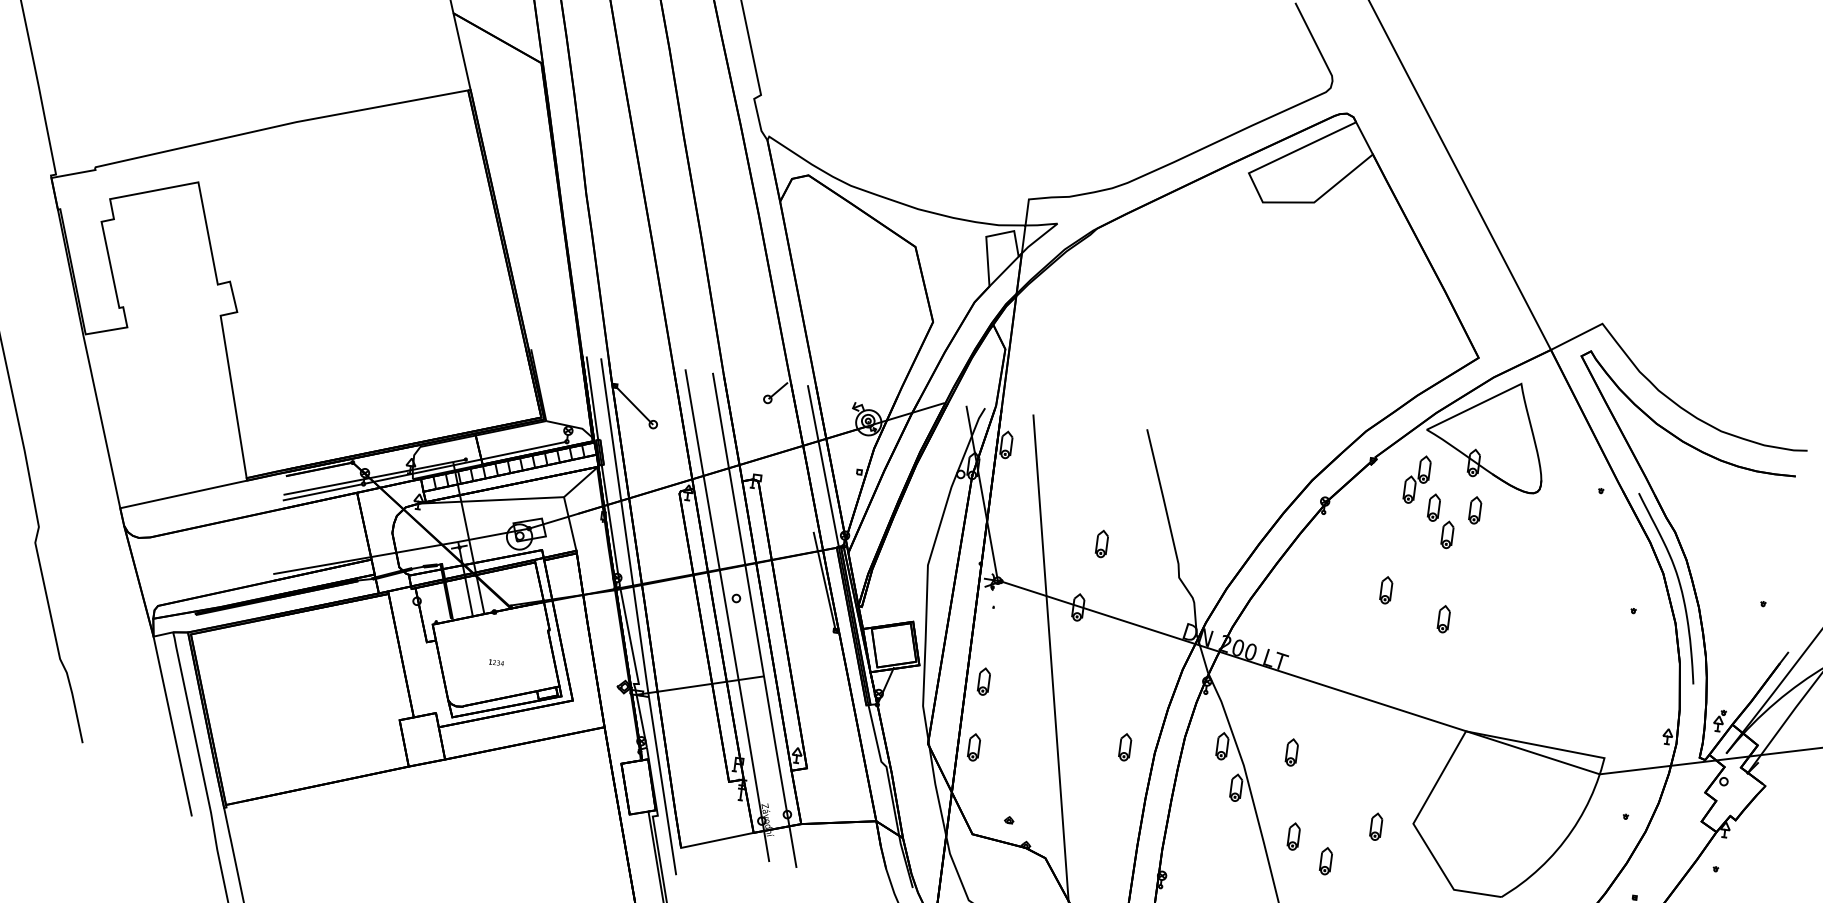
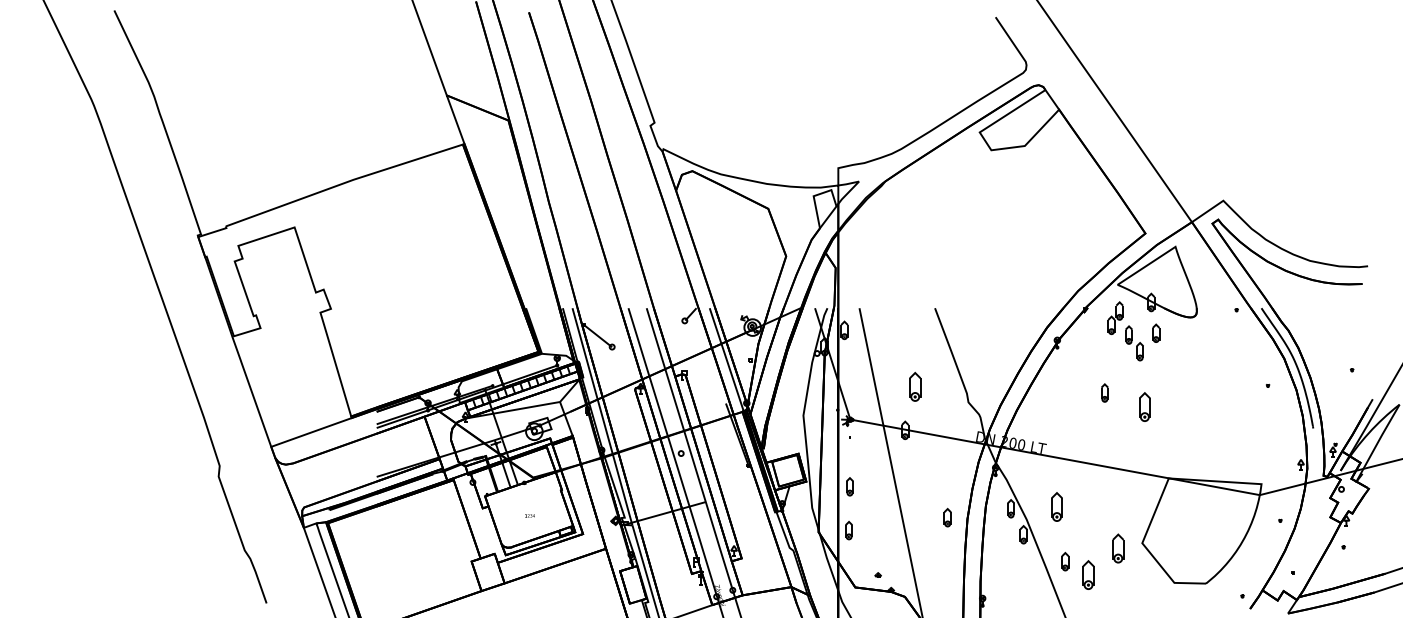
part: (1102, 543) -> (915, 386), size x1.6
part: (1443, 618) -> (1144, 406), size x1.6
part: (1291, 751) -> (1056, 506), size x1.6
part: (1376, 825) -> (1118, 547), size x1.6
part: (1326, 860) -> (1088, 574), size x1.6

